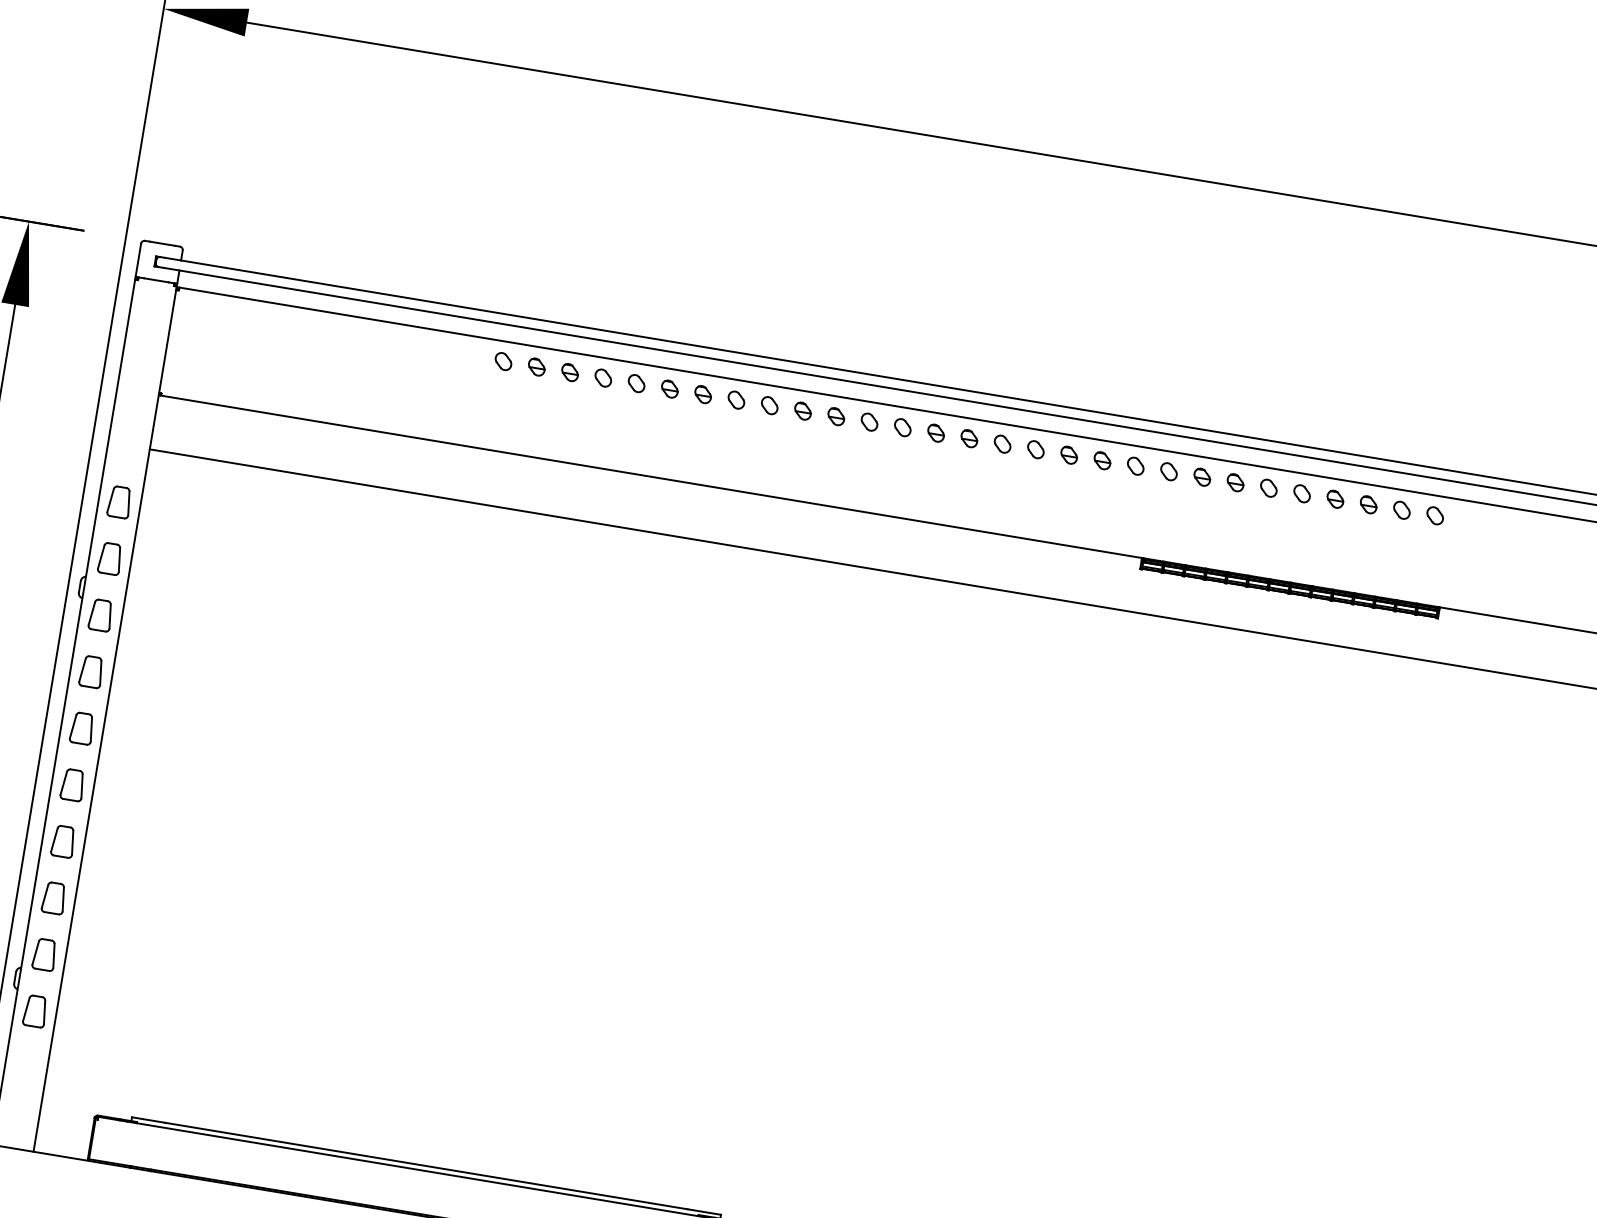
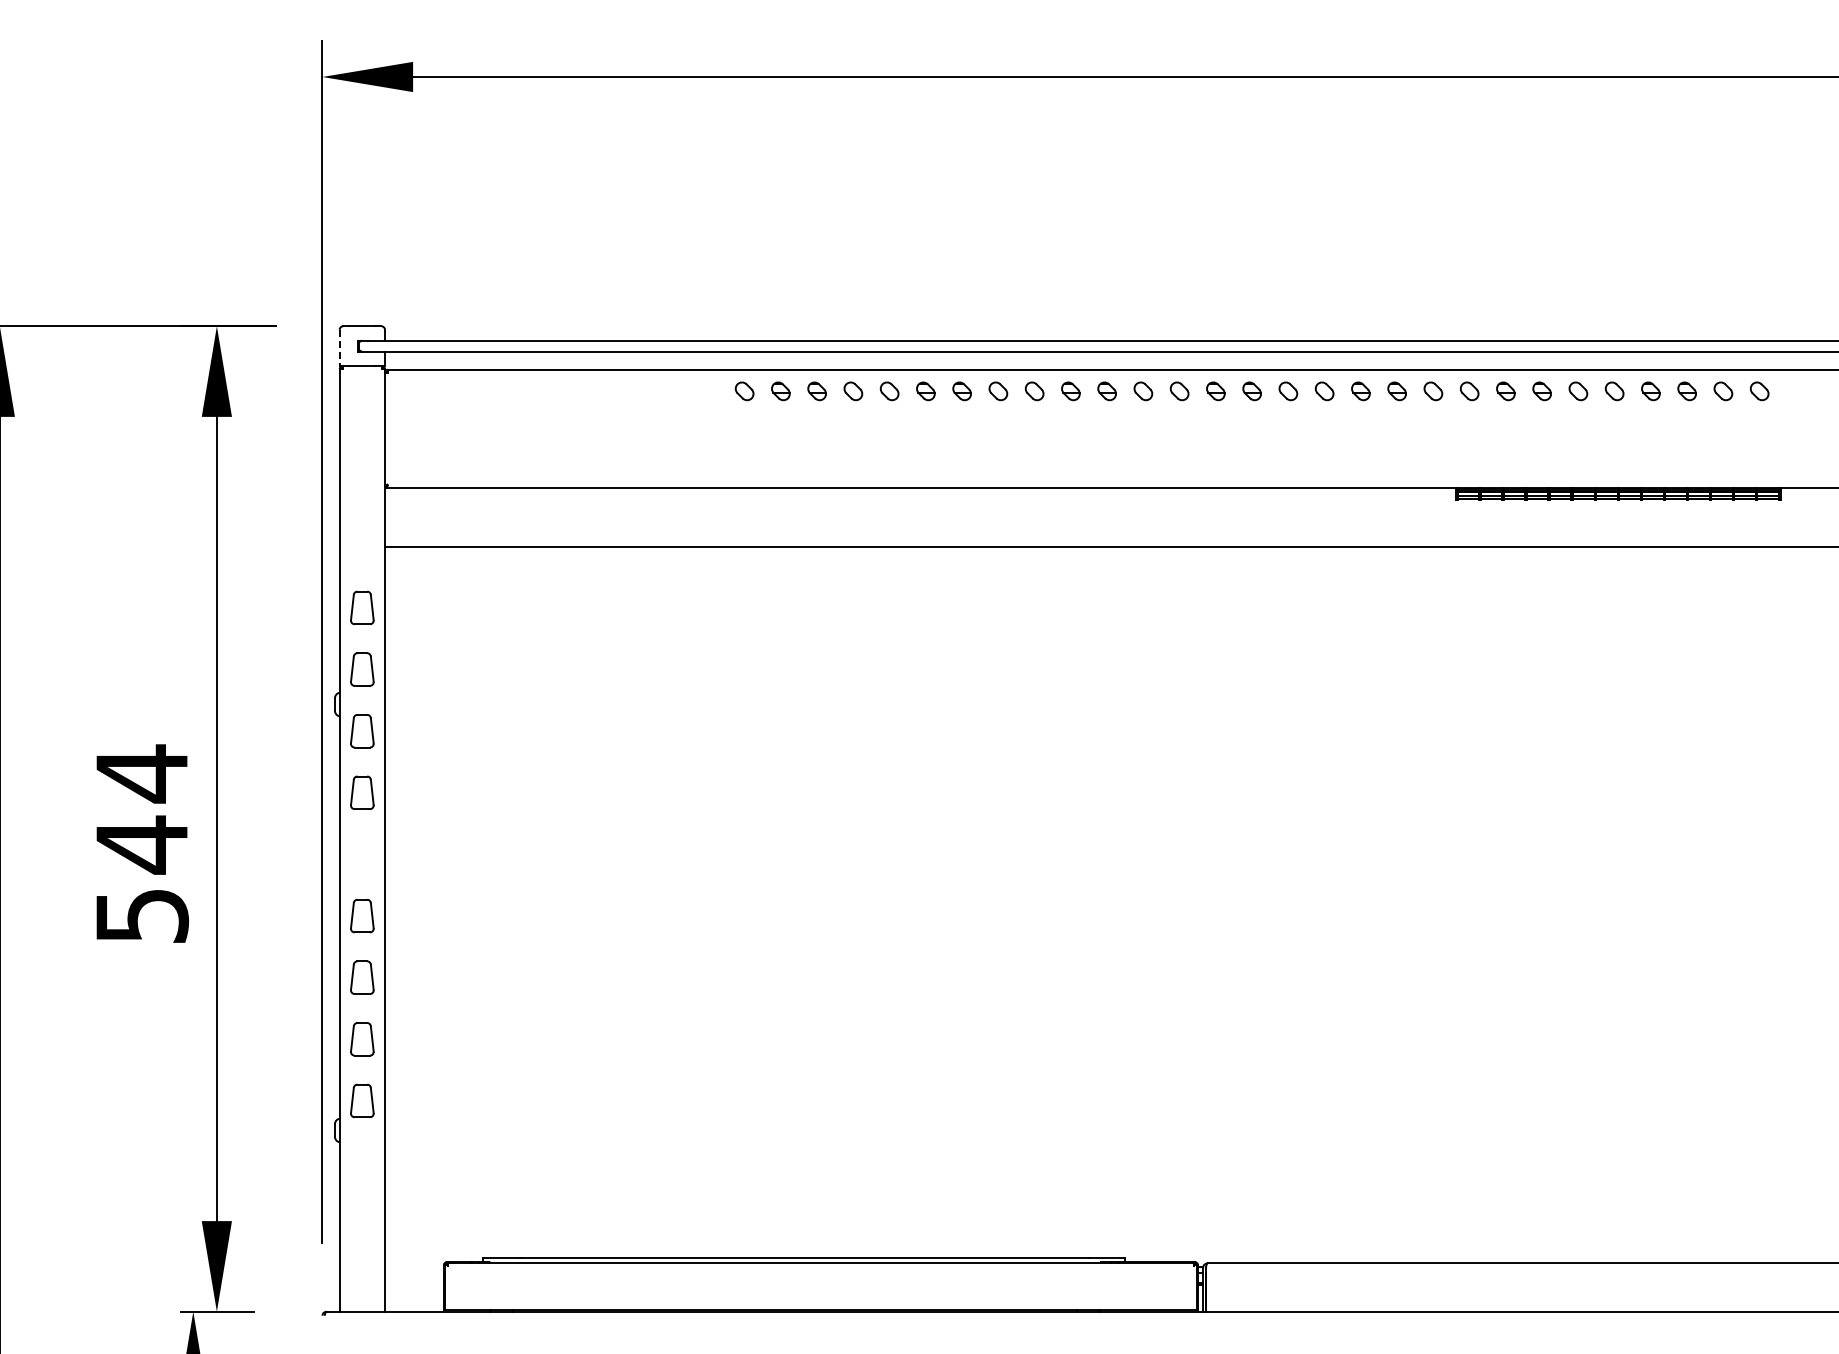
line: (138, 260) -> (339, 348), solid -> dashed
part: (82, 728) -> (362, 854), removed
part: (35, 1011) -> (362, 1162), removed

